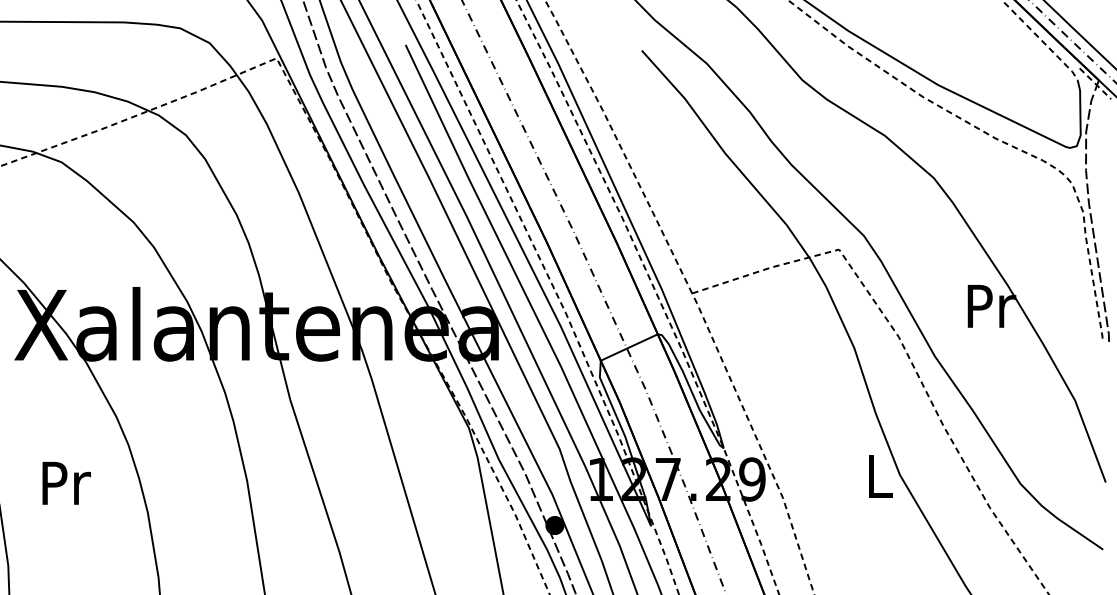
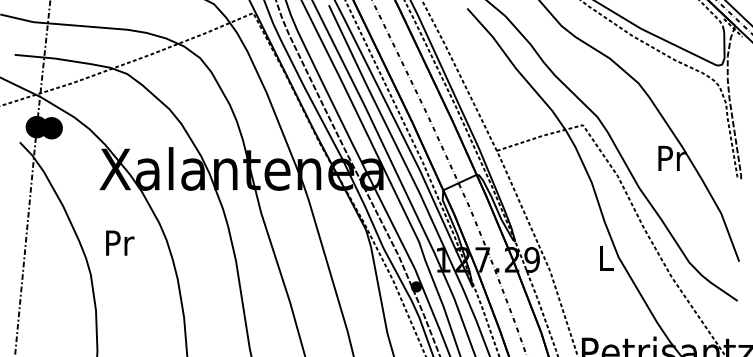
text: (67, 482) -> (120, 242), moved

